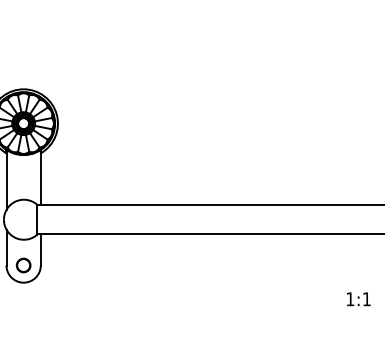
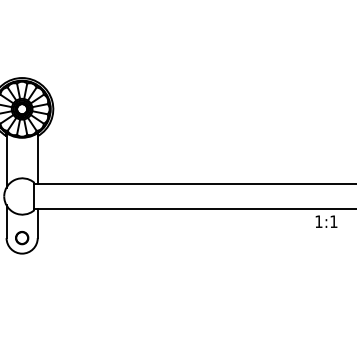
text: (358, 299) -> (326, 221), moved

